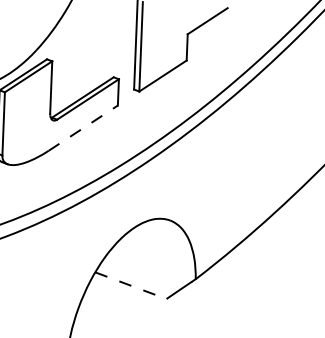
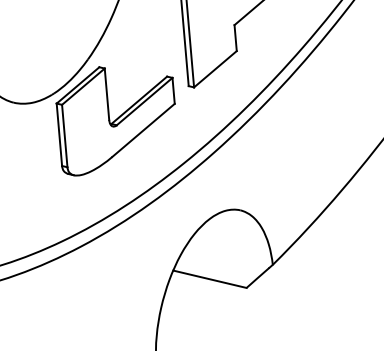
line: (83, 128) -> (143, 130), dashed -> solid
line: (130, 285) -> (209, 279), dashed -> solid

